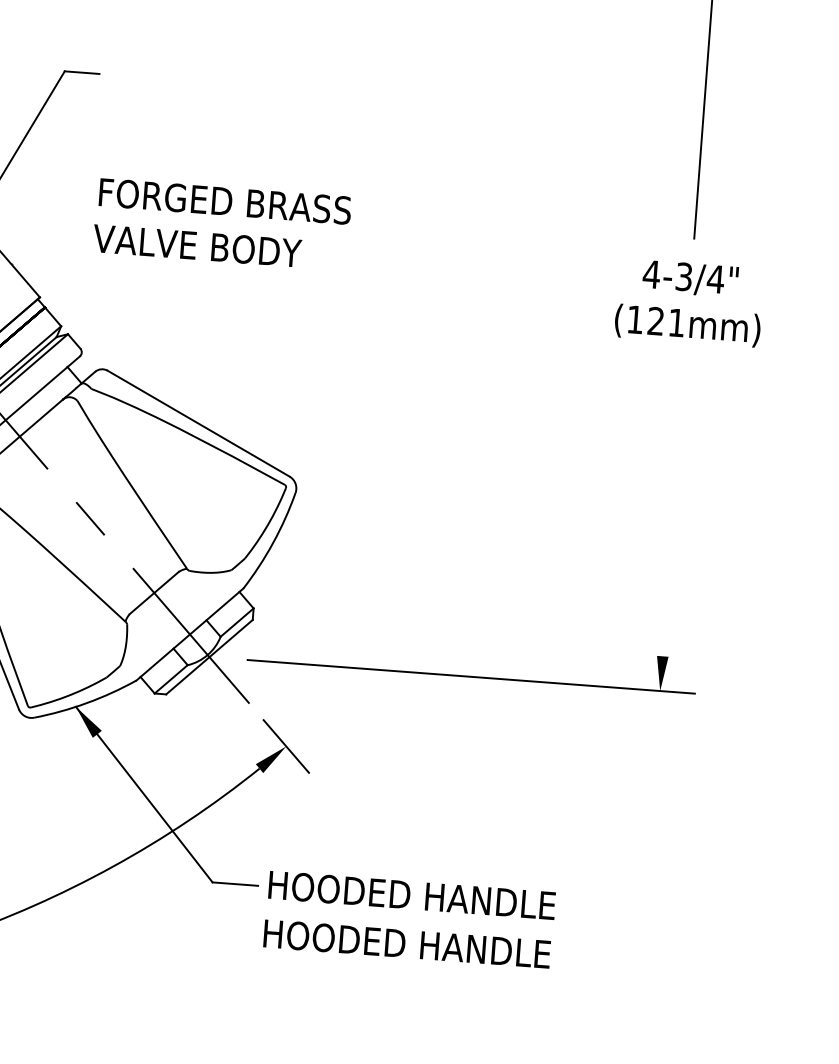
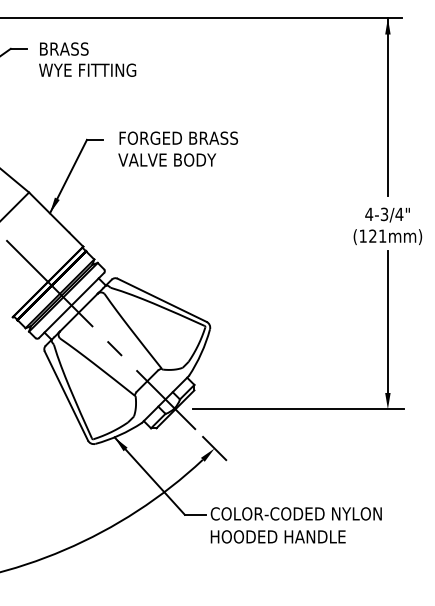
text: (222, 223) -> (178, 148), moved
line: (672, 513) -> (387, 325), added
text: (447, 897) -> (295, 513), HOODED HANDLE -> COLOR-CODED NYLON

